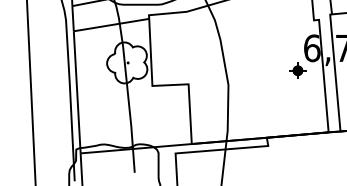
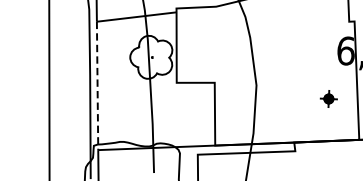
part: (297, 70) -> (328, 98), moved
line: (77, 92) -> (97, 86), solid -> dashed

